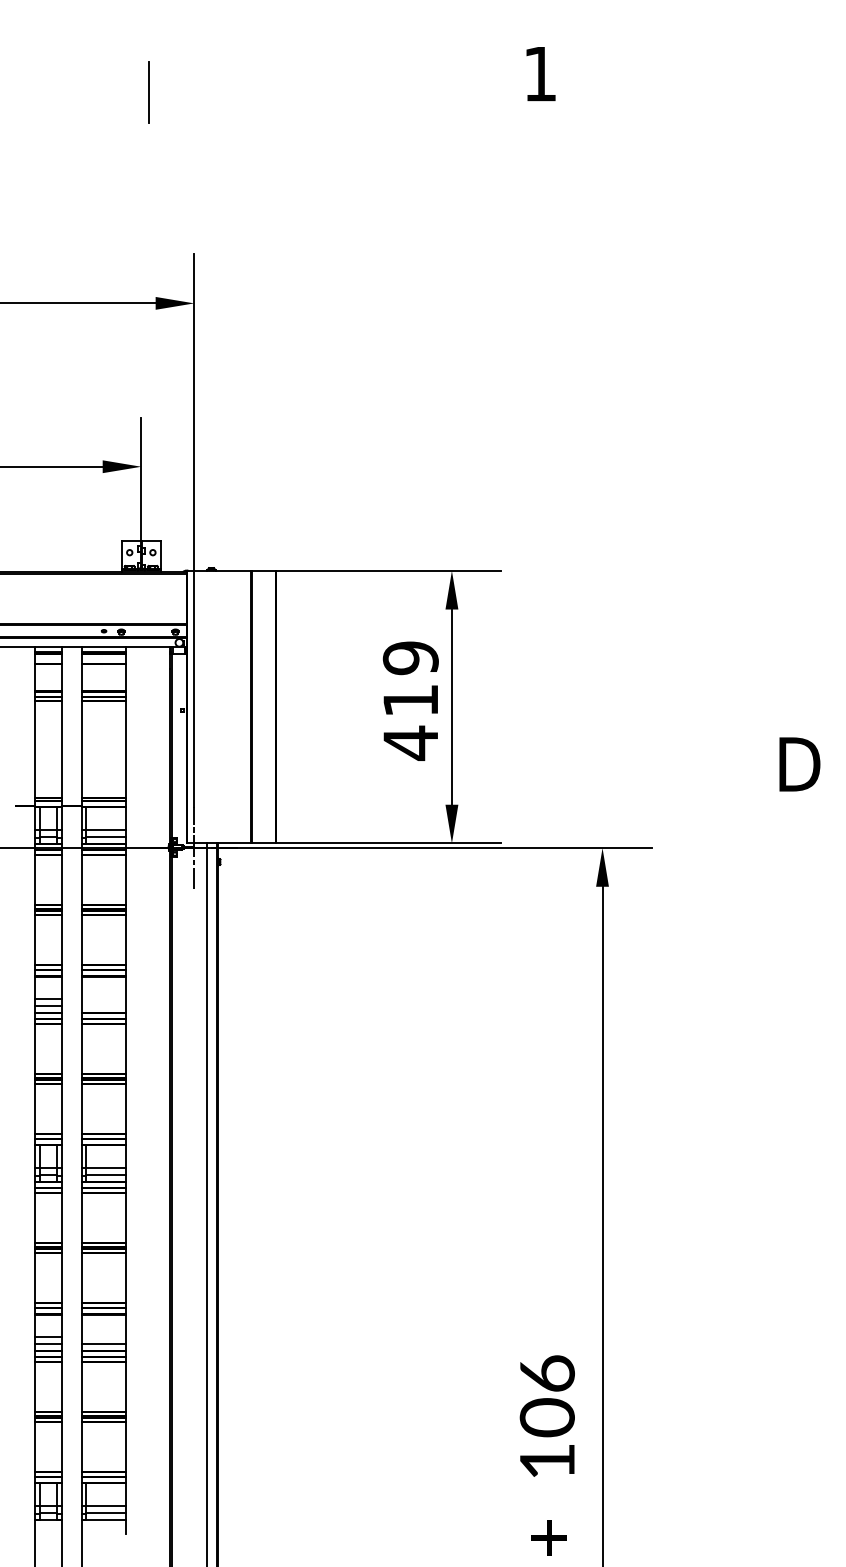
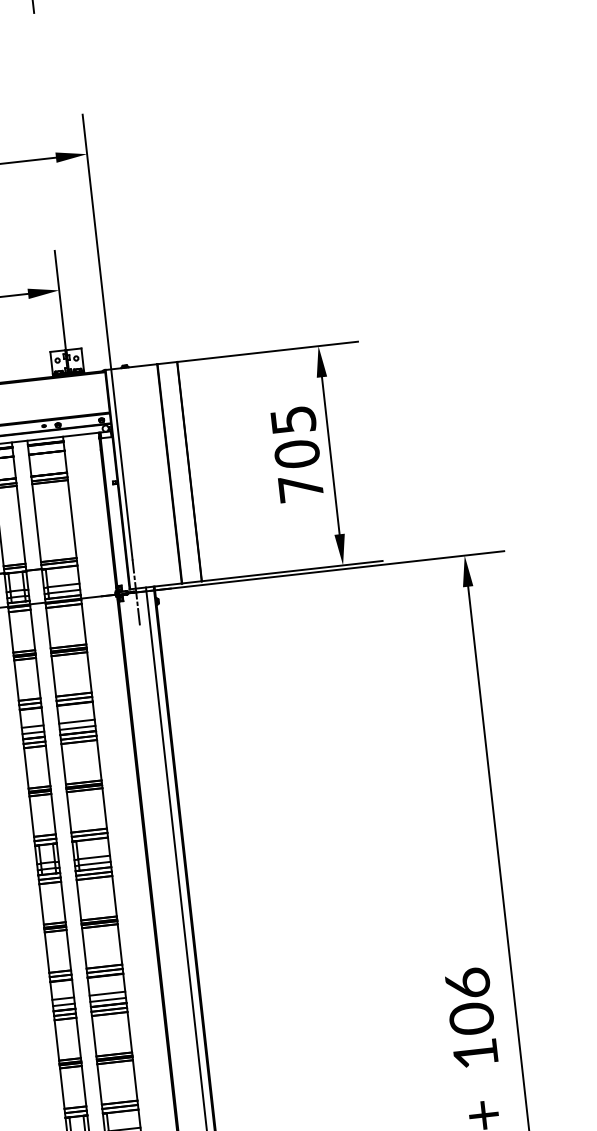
text: (410, 700) -> (296, 454), 419 -> 705
line: (103, 998) -> (76, 721), added
line: (103, 1006) -> (77, 728), added
line: (103, 1336) -> (107, 993), added

